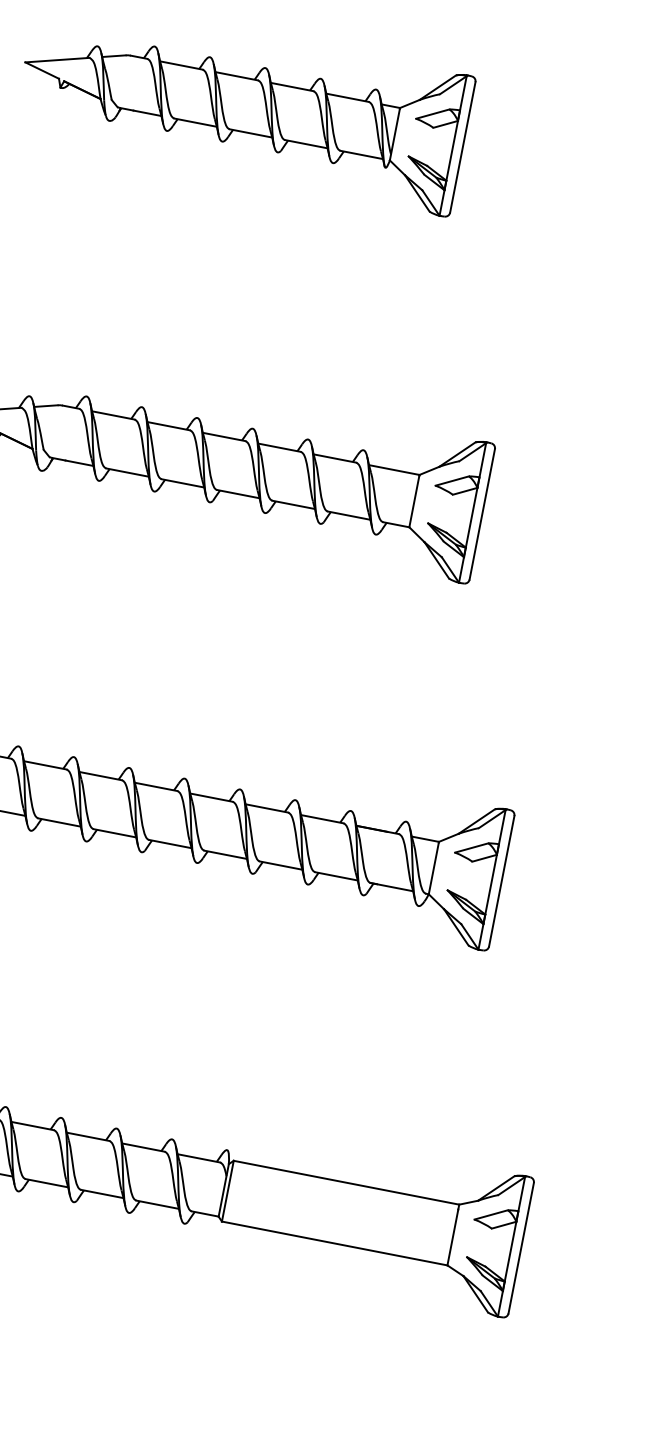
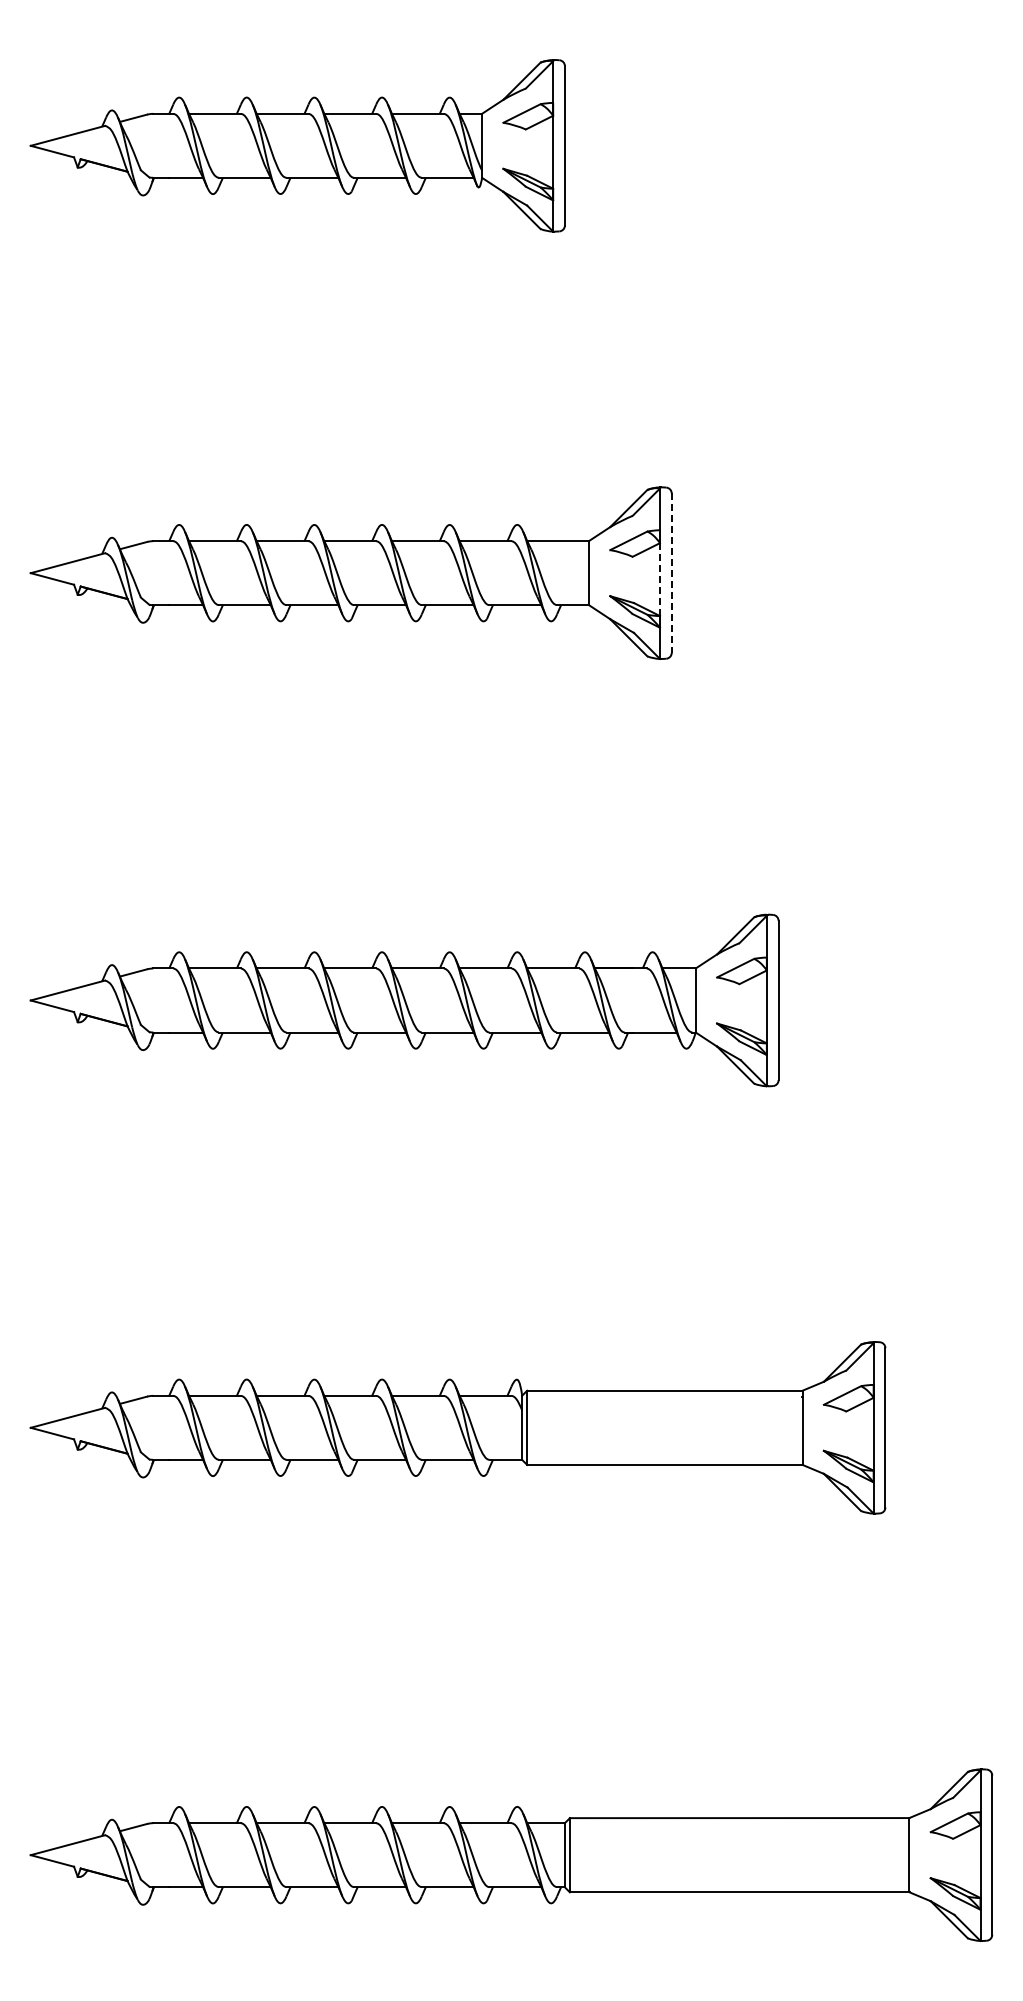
line: (482, 514) -> (671, 573), solid -> dashed
line: (471, 518) -> (660, 580), solid -> dashed

